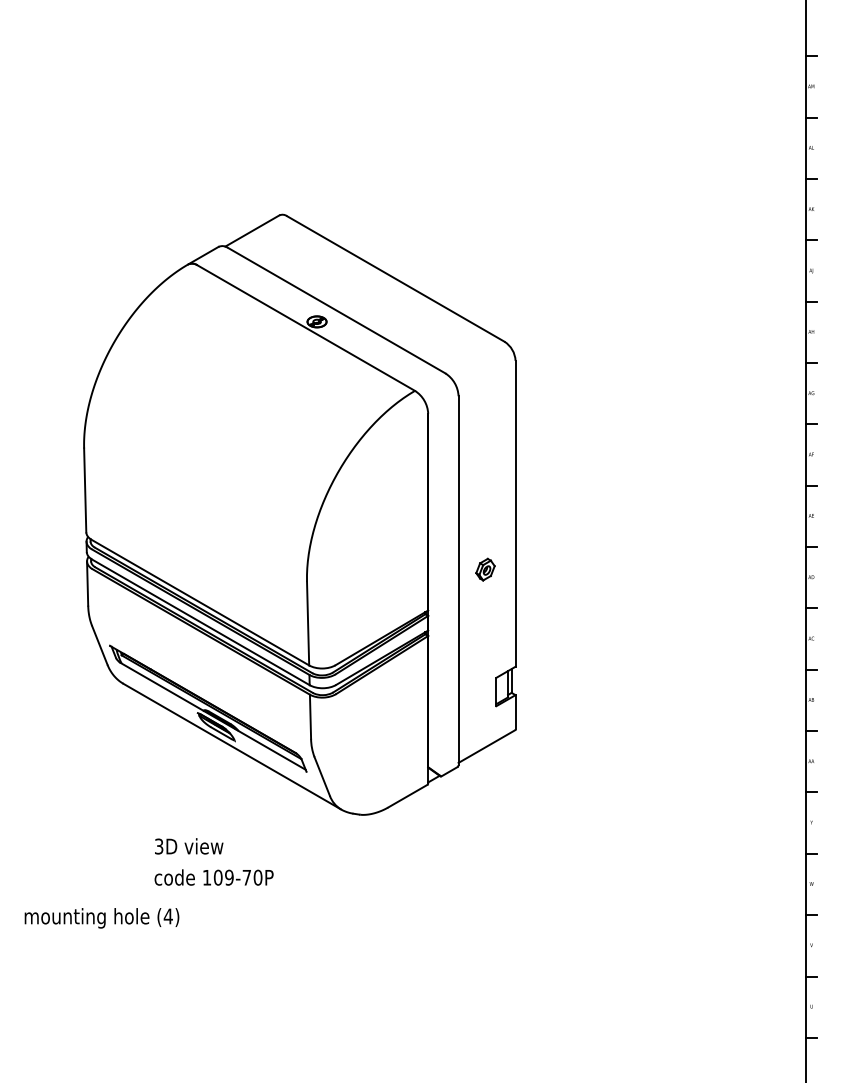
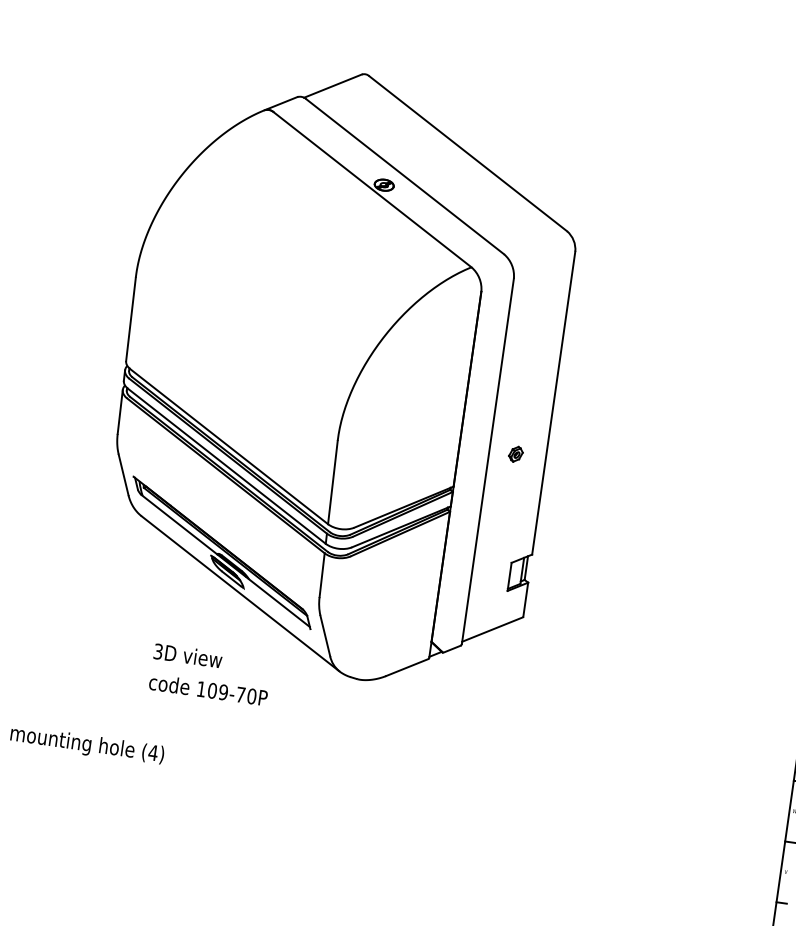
part: (484, 569) -> (515, 453), size x0.71
text: (213, 861) -> (210, 674), moved

